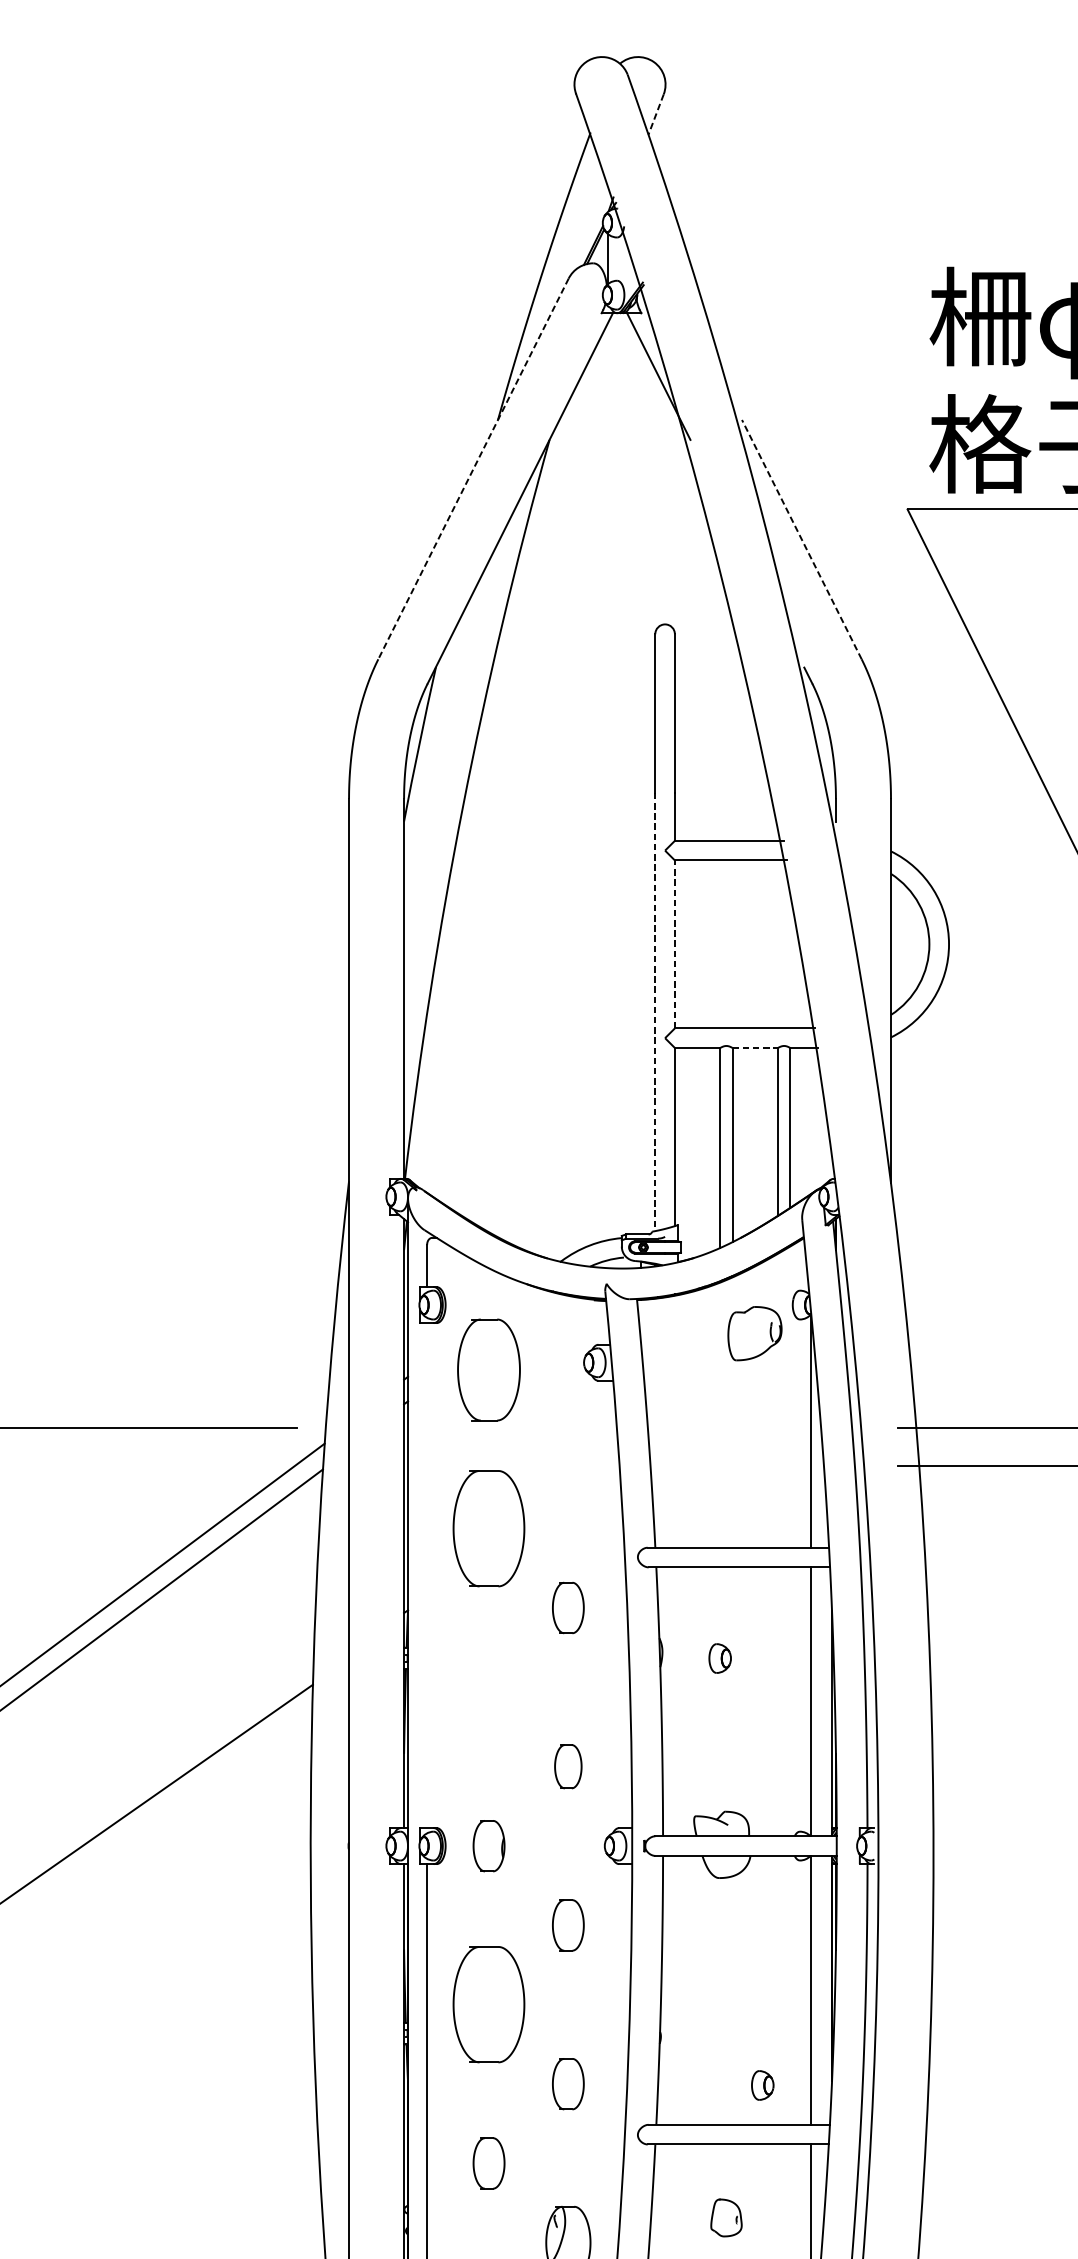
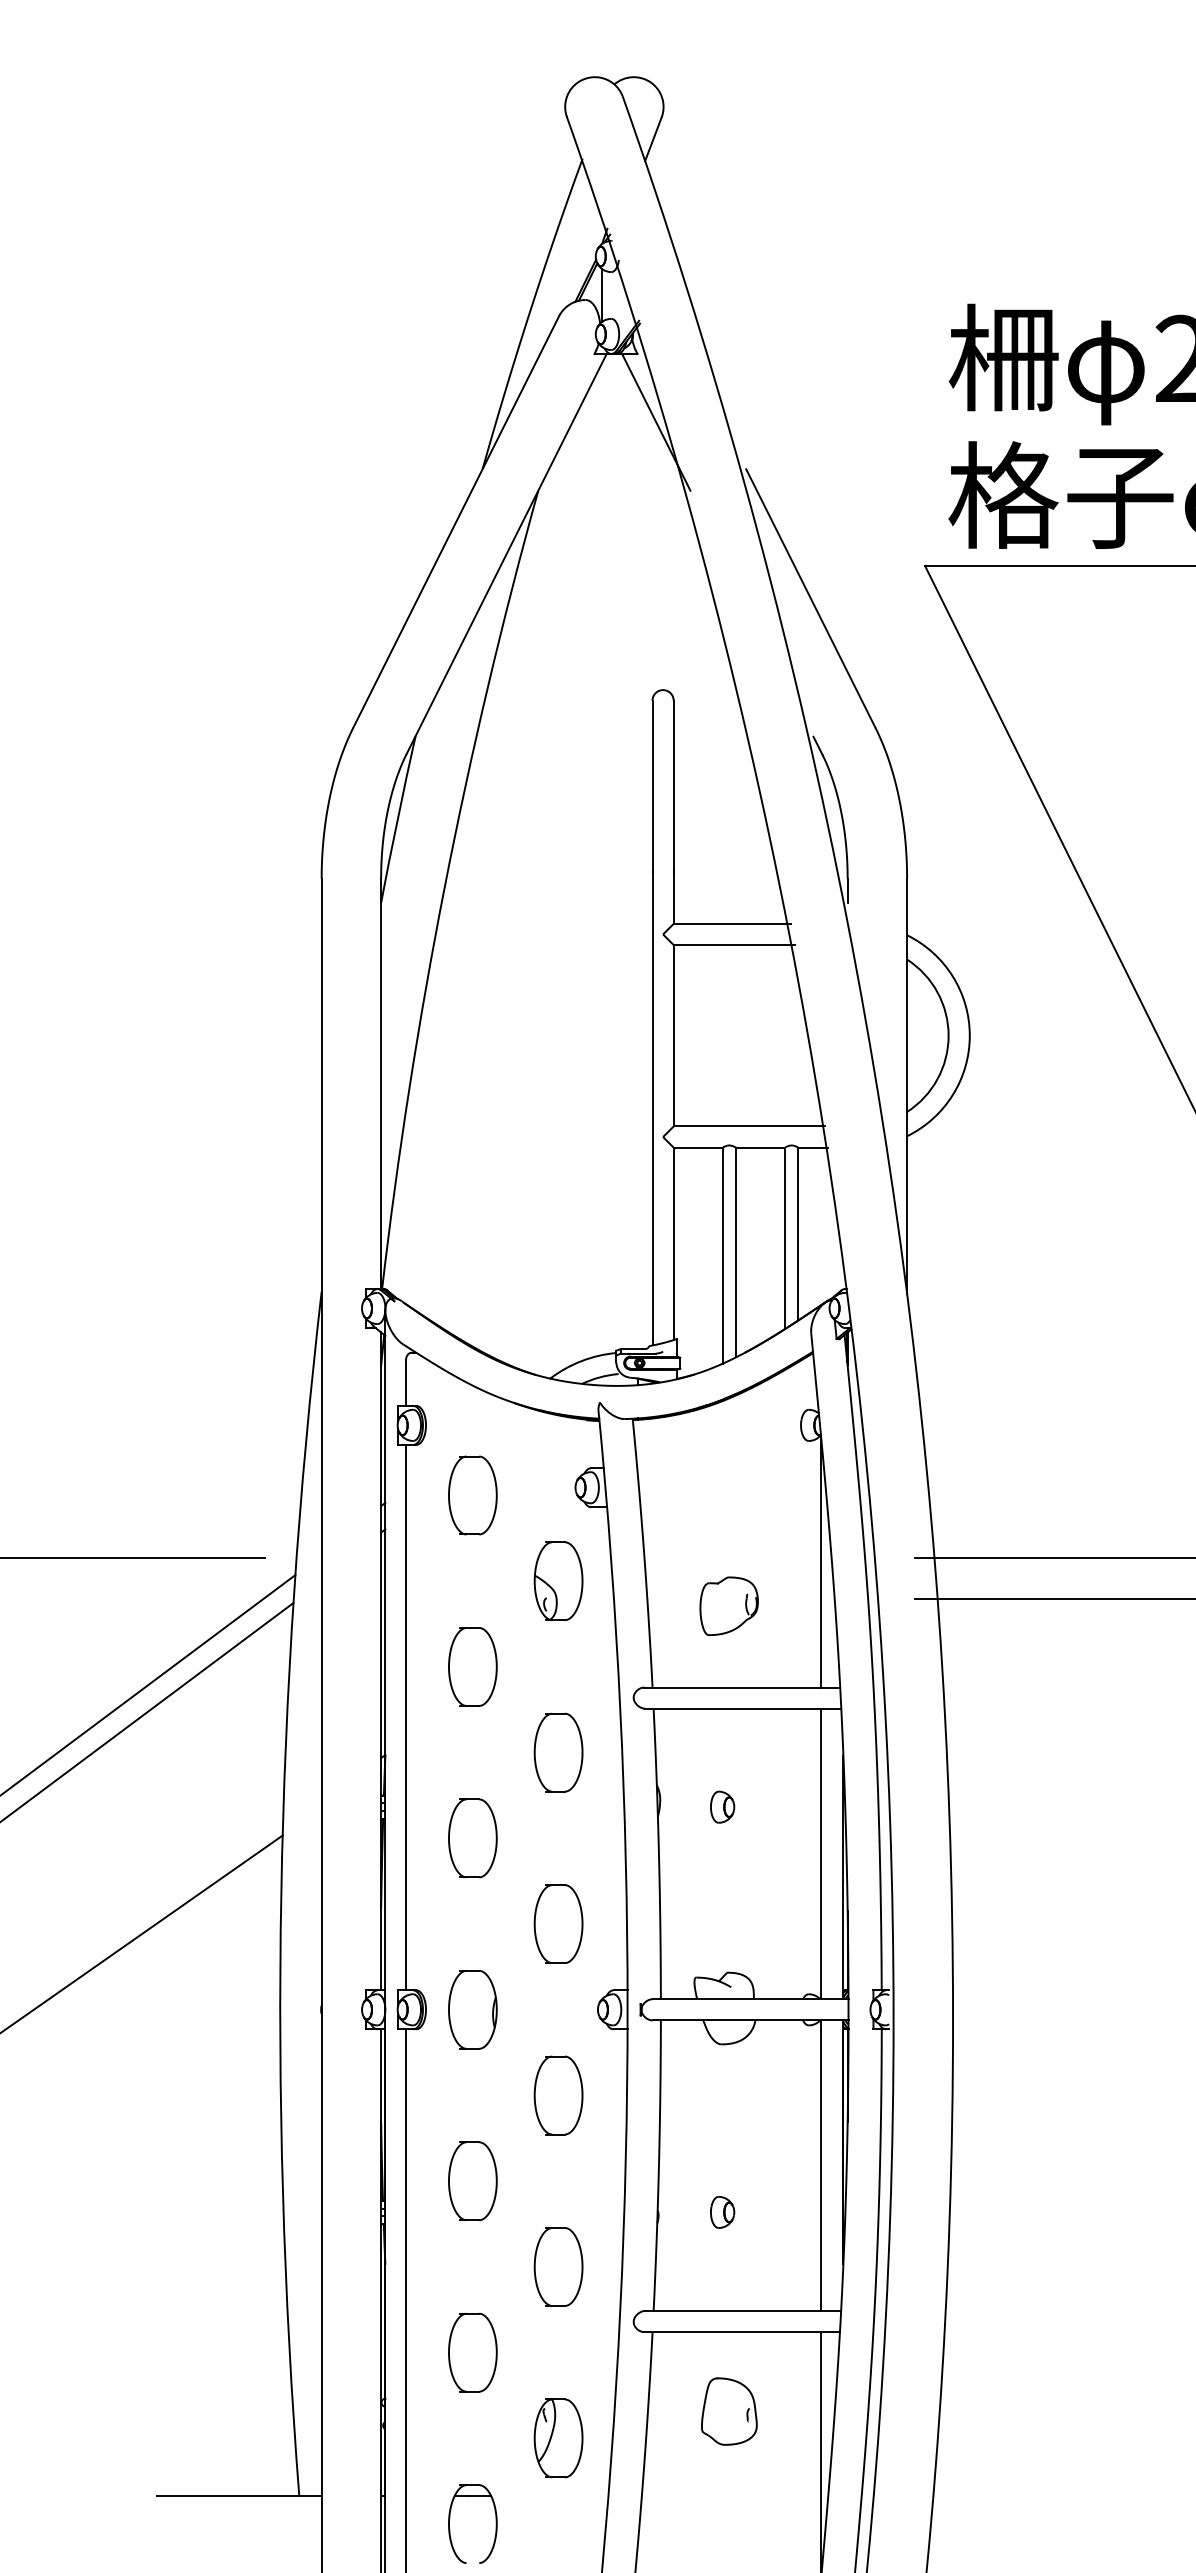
line: (656, 114) -> (653, 139), dashed -> solid
line: (473, 469) -> (456, 522), dashed -> solid
line: (801, 539) -> (810, 598), dashed -> solid
line: (674, 944) -> (673, 1035), dashed -> solid
line: (655, 1011) -> (652, 1108), dashed -> solid
line: (755, 1047) -> (760, 1147), dashed -> solid
part: (754, 1332) -> (728, 1605), moved
part: (488, 1369) -> (472, 1495), size x0.71
part: (568, 1449) -> (558, 1581), added
part: (488, 1528) -> (472, 1666), size x0.62
line: (427, 1575) -> (406, 1717), added
part: (568, 1607) -> (558, 1752), size x1.43
part: (488, 1687) -> (472, 1838), added
part: (568, 1766) -> (558, 1923), size x1.67
part: (488, 1845) -> (472, 2009), size x1.43
part: (568, 1925) -> (558, 2095), size x1.43
part: (488, 2005) -> (472, 2181), size x0.62
part: (568, 2083) -> (558, 2266), size x1.43
part: (762, 2085) -> (722, 2212), moved
part: (488, 2163) -> (472, 2352), size x1.43
part: (726, 2217) -> (729, 2411), size x1.67

